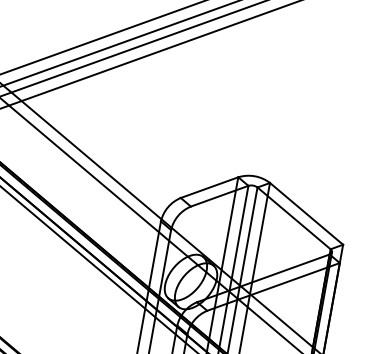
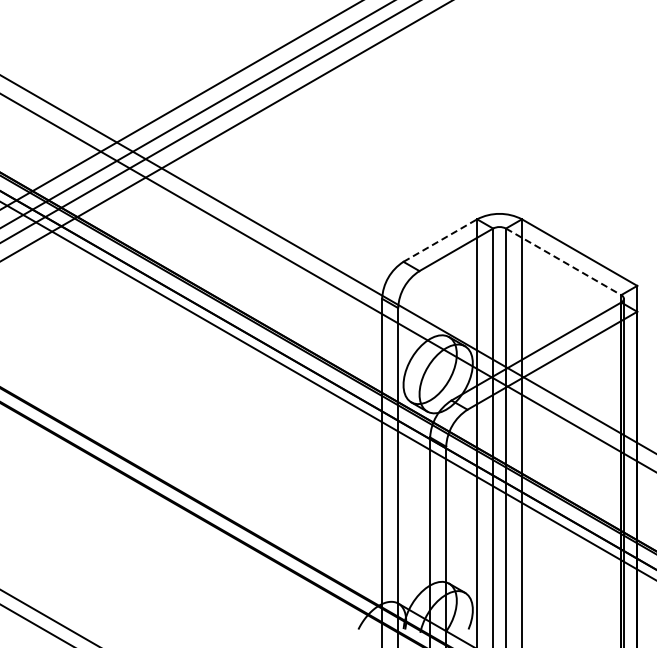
line: (209, 187) -> (440, 240), solid -> dashed
line: (294, 218) -> (563, 261), solid -> dashed

